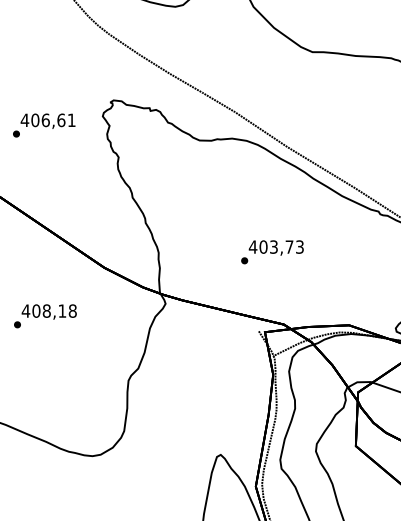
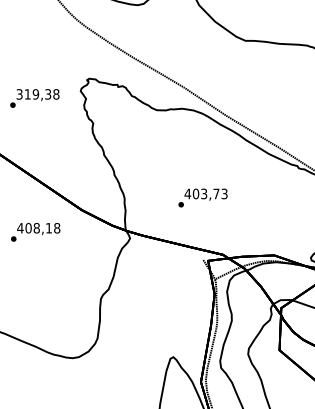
text: (47, 120) -> (37, 94), 406,61 -> 319,38
text: (271, 251) -> (202, 197), moved
text: (45, 316) -> (35, 232), moved

